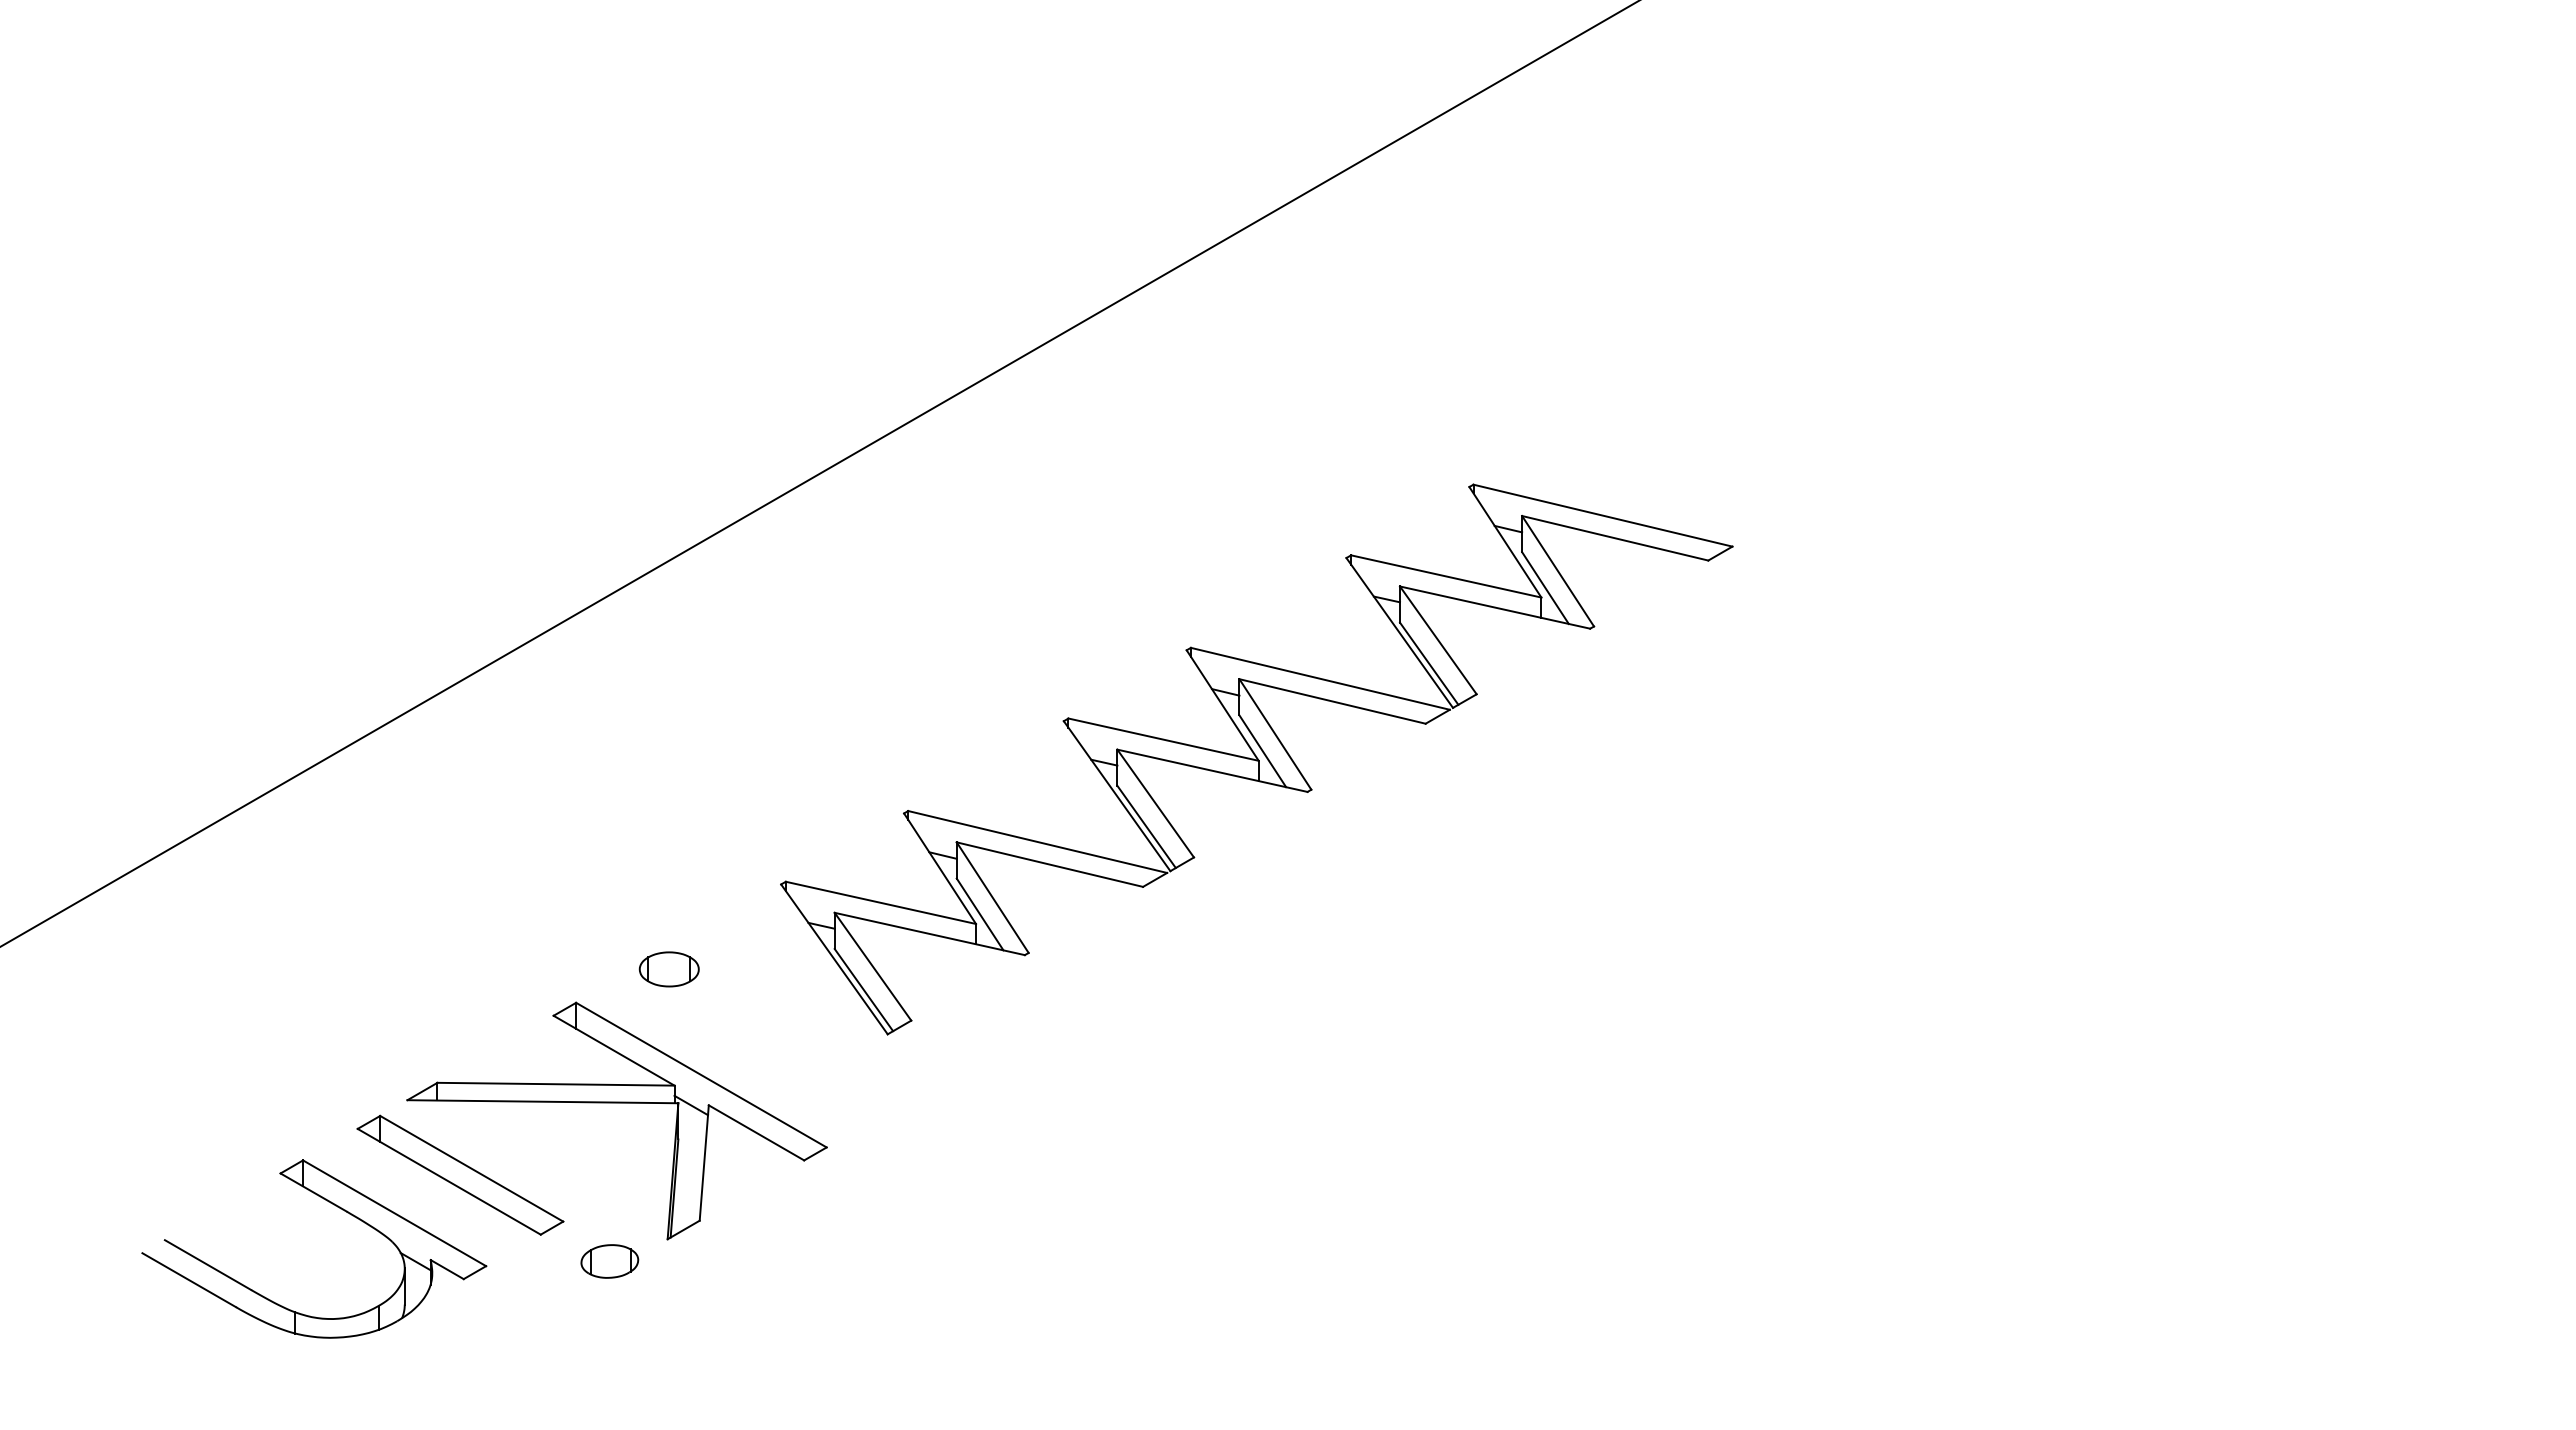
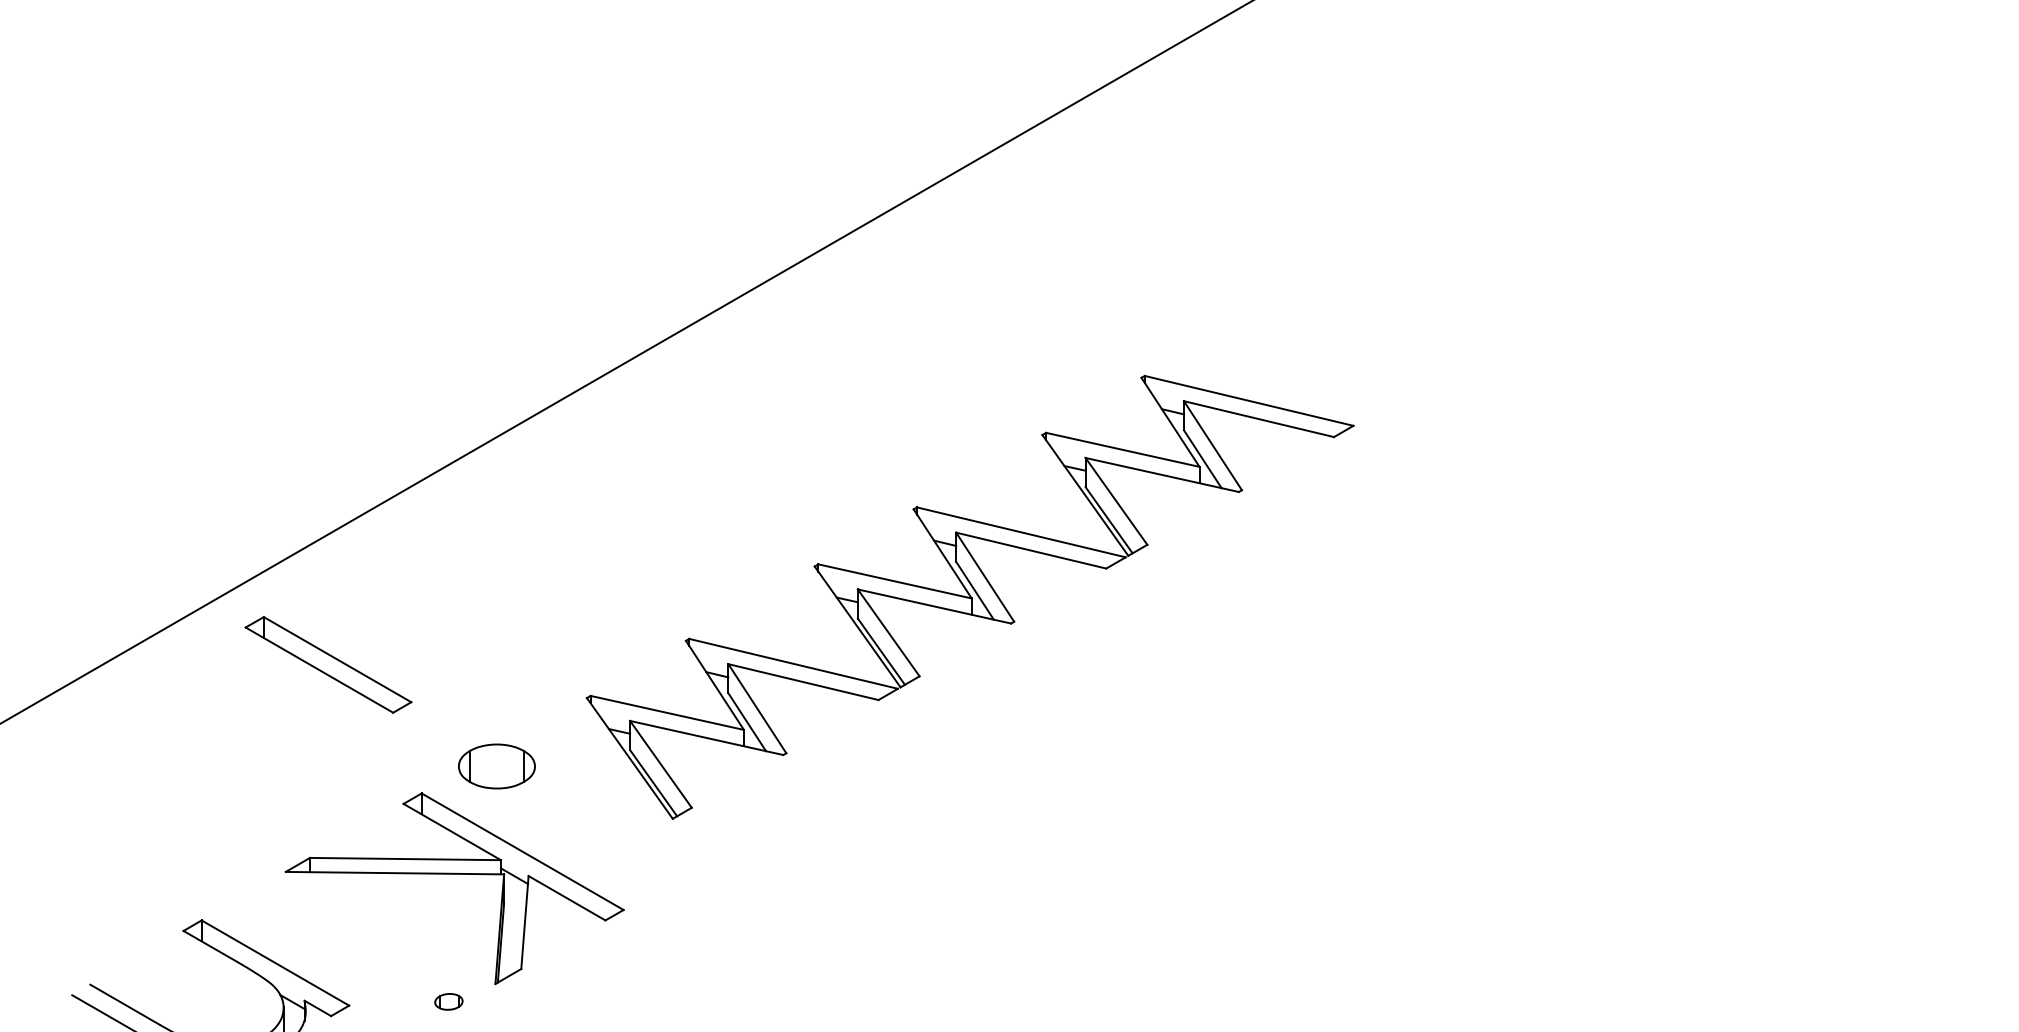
part: (668, 969) -> (496, 766), size x1.6
part: (460, 1174) -> (328, 664), moved
part: (609, 1261) -> (448, 1001), size x0.6

